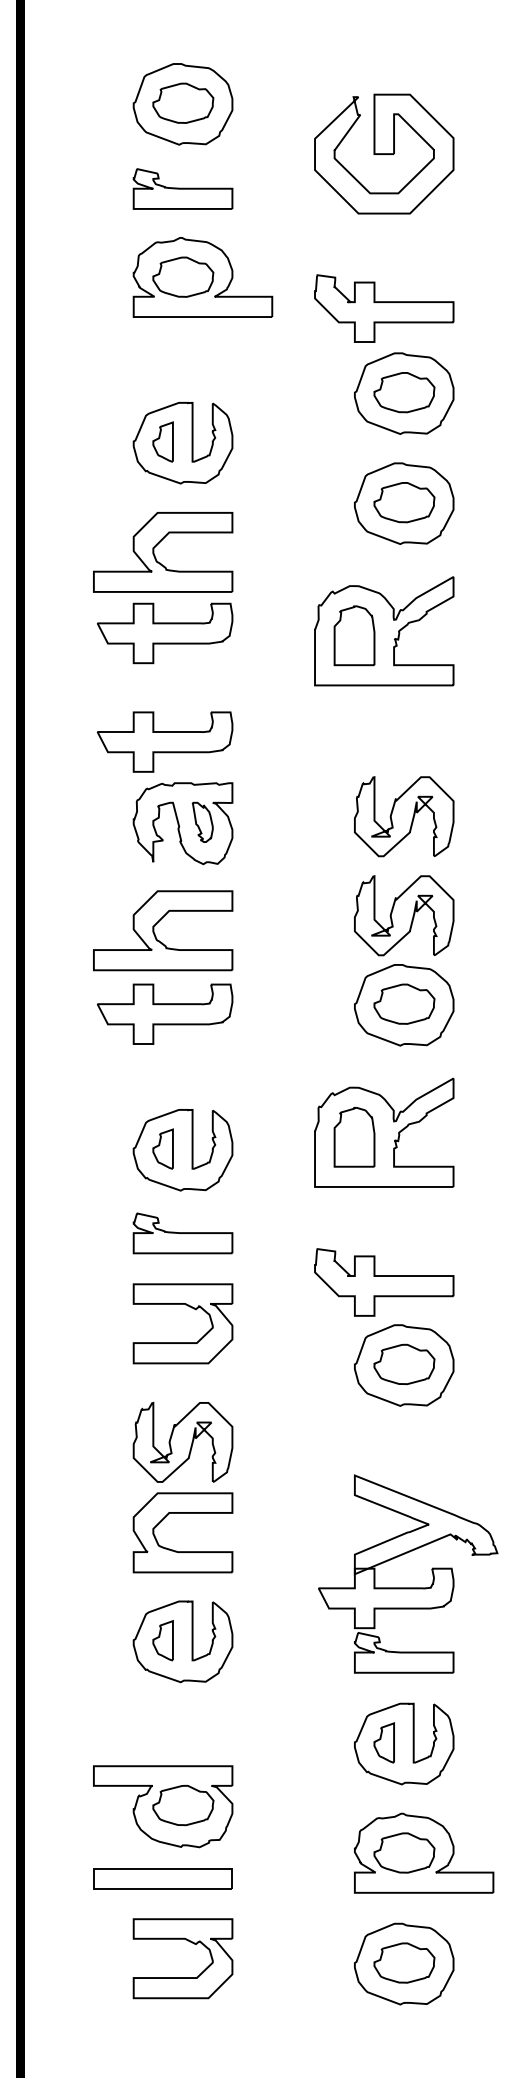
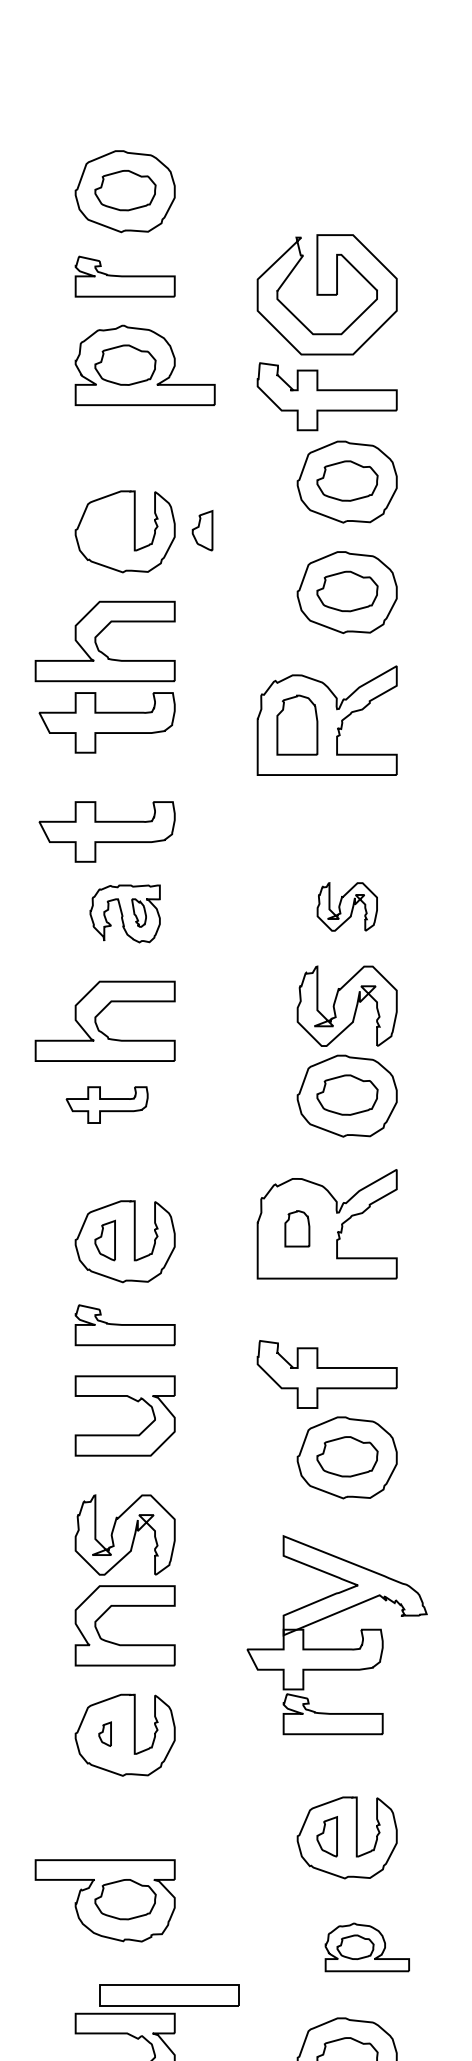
part: (384, 153) -> (327, 294), moved
part: (162, 441) -> (201, 530), moved
part: (404, 816) -> (347, 906), size x0.6
part: (182, 823) -> (124, 913), size x0.7
part: (164, 1013) -> (106, 1104), size x0.6
part: (354, 1137) -> (297, 1228), size x0.6
part: (408, 1587) -> (337, 1648), moved
part: (162, 1640) -> (104, 1733), size x0.6
part: (424, 1852) -> (367, 1946), size x0.6
part: (162, 1878) -> (168, 1994), moved

